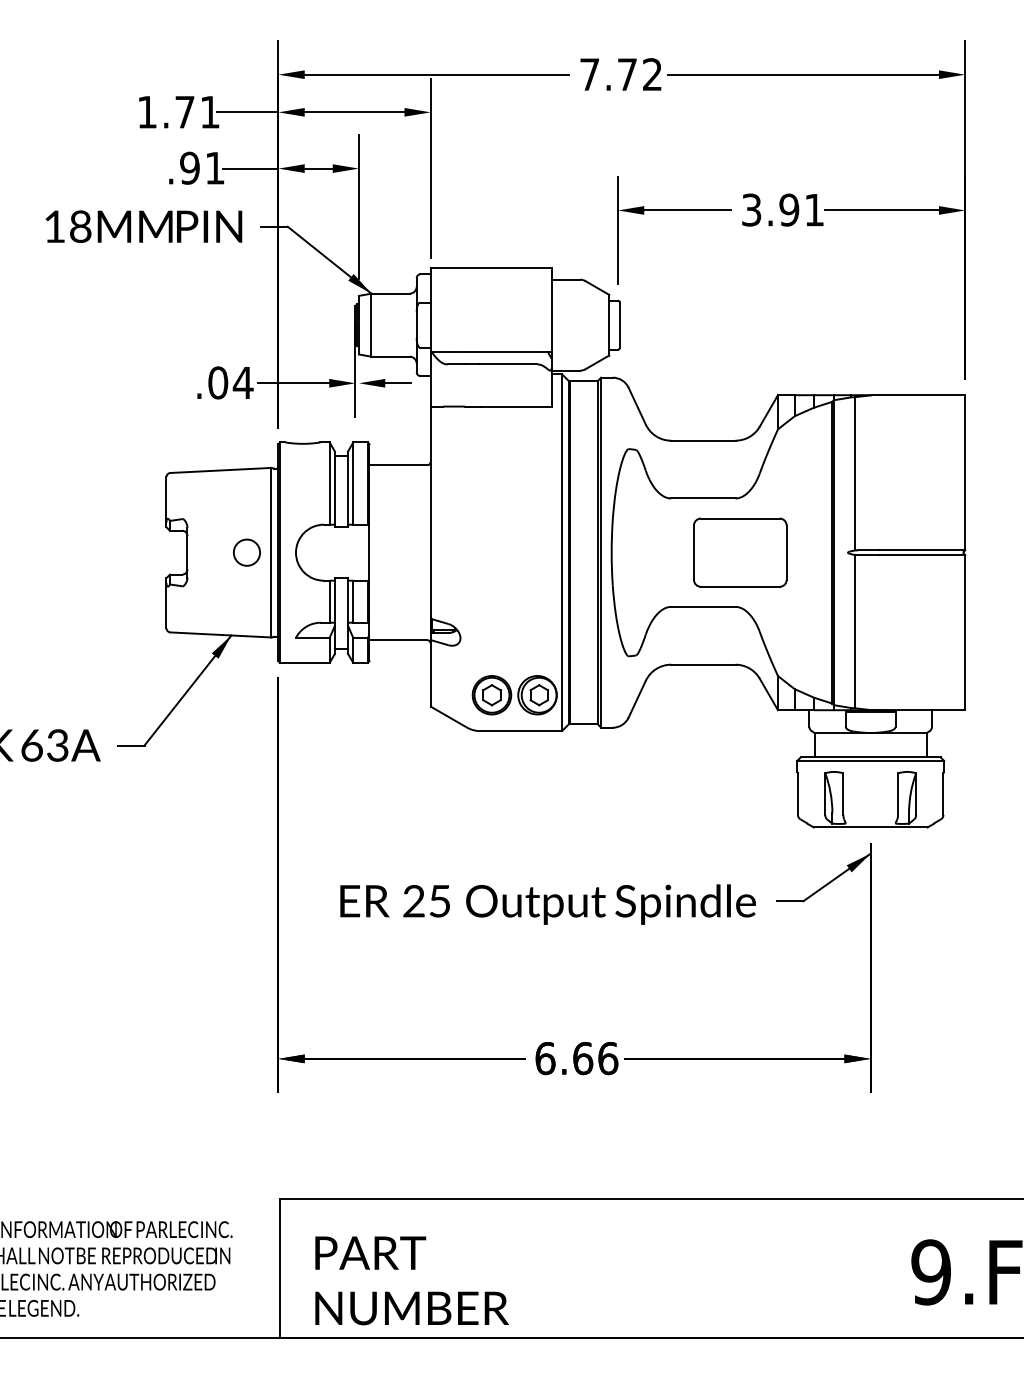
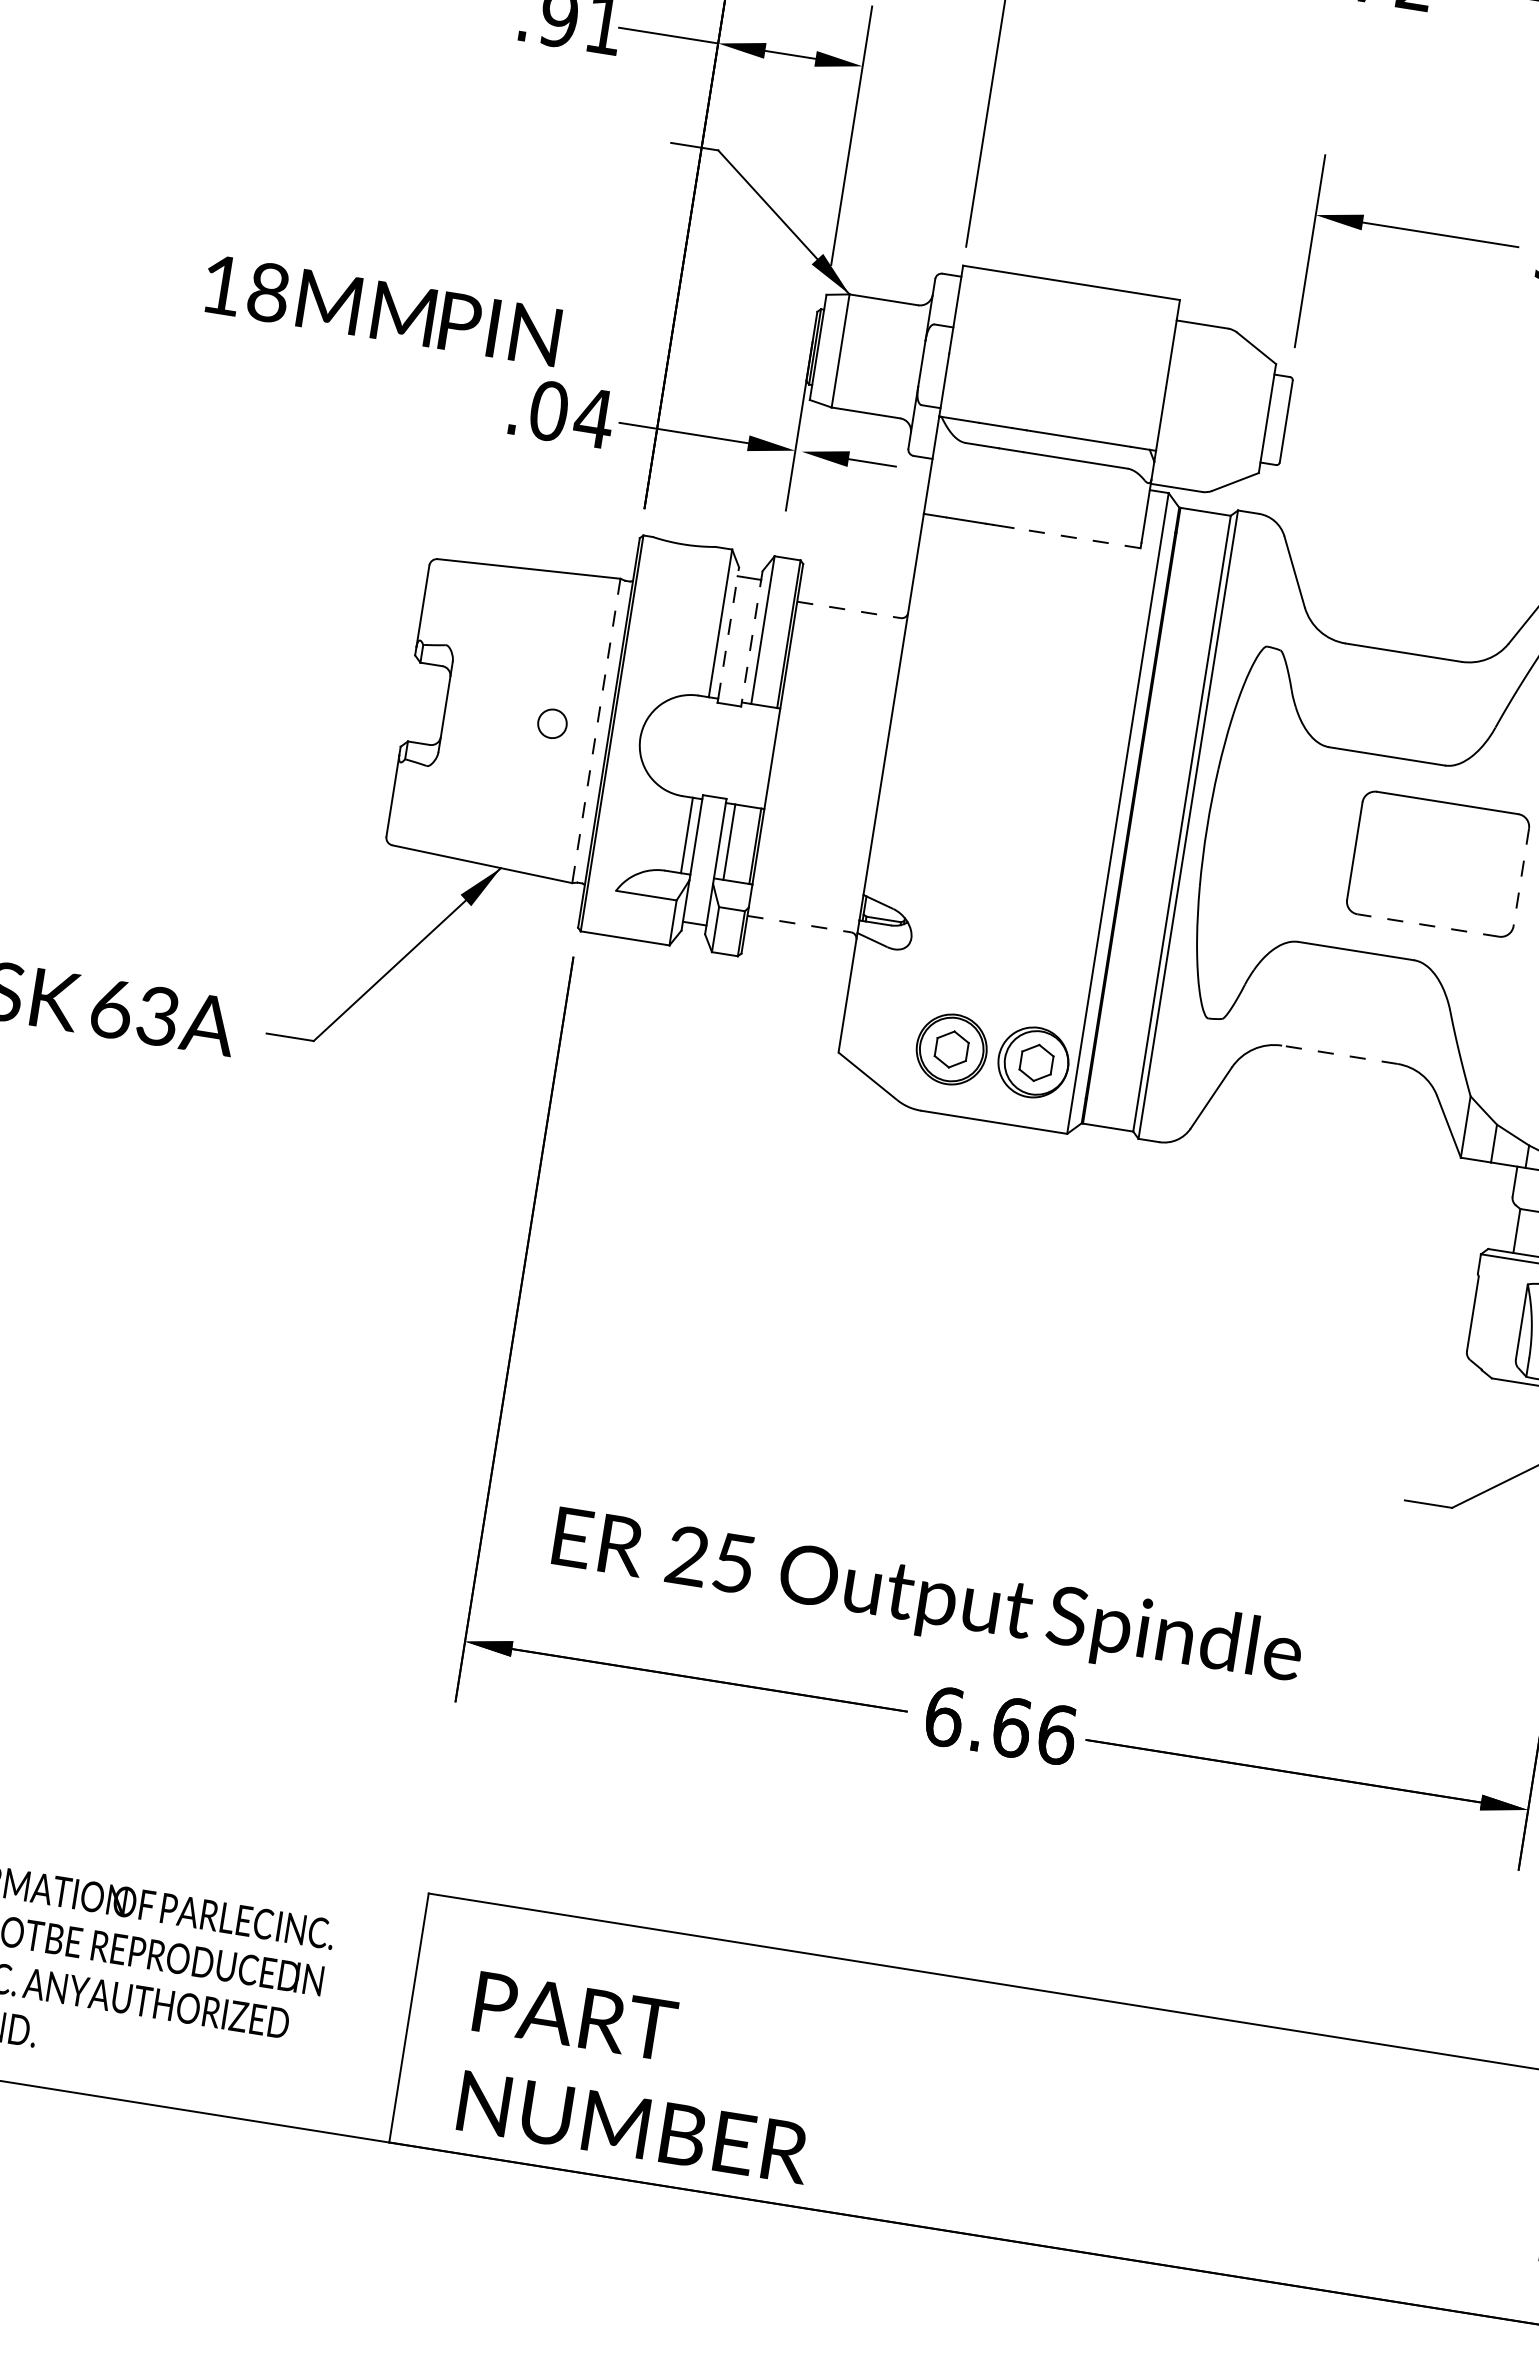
text: (143, 226) -> (381, 310), moved
line: (515, 406) -> (1076, 537), solid -> dashed
line: (398, 465) -> (849, 610), solid -> dashed
line: (334, 488) -> (727, 633), solid -> dashed
line: (348, 488) -> (752, 637), solid -> dashed
part: (246, 552) -> (551, 723), size x0.6
line: (271, 552) -> (596, 730), solid -> dashed
line: (786, 553) -> (1520, 878), solid -> dashed
line: (739, 586) -> (1426, 924), solid -> dashed
line: (398, 640) -> (799, 924), solid -> dashed
line: (702, 664) -> (1338, 1054), solid -> dashed
text: (547, 904) -> (926, 1599), moved

